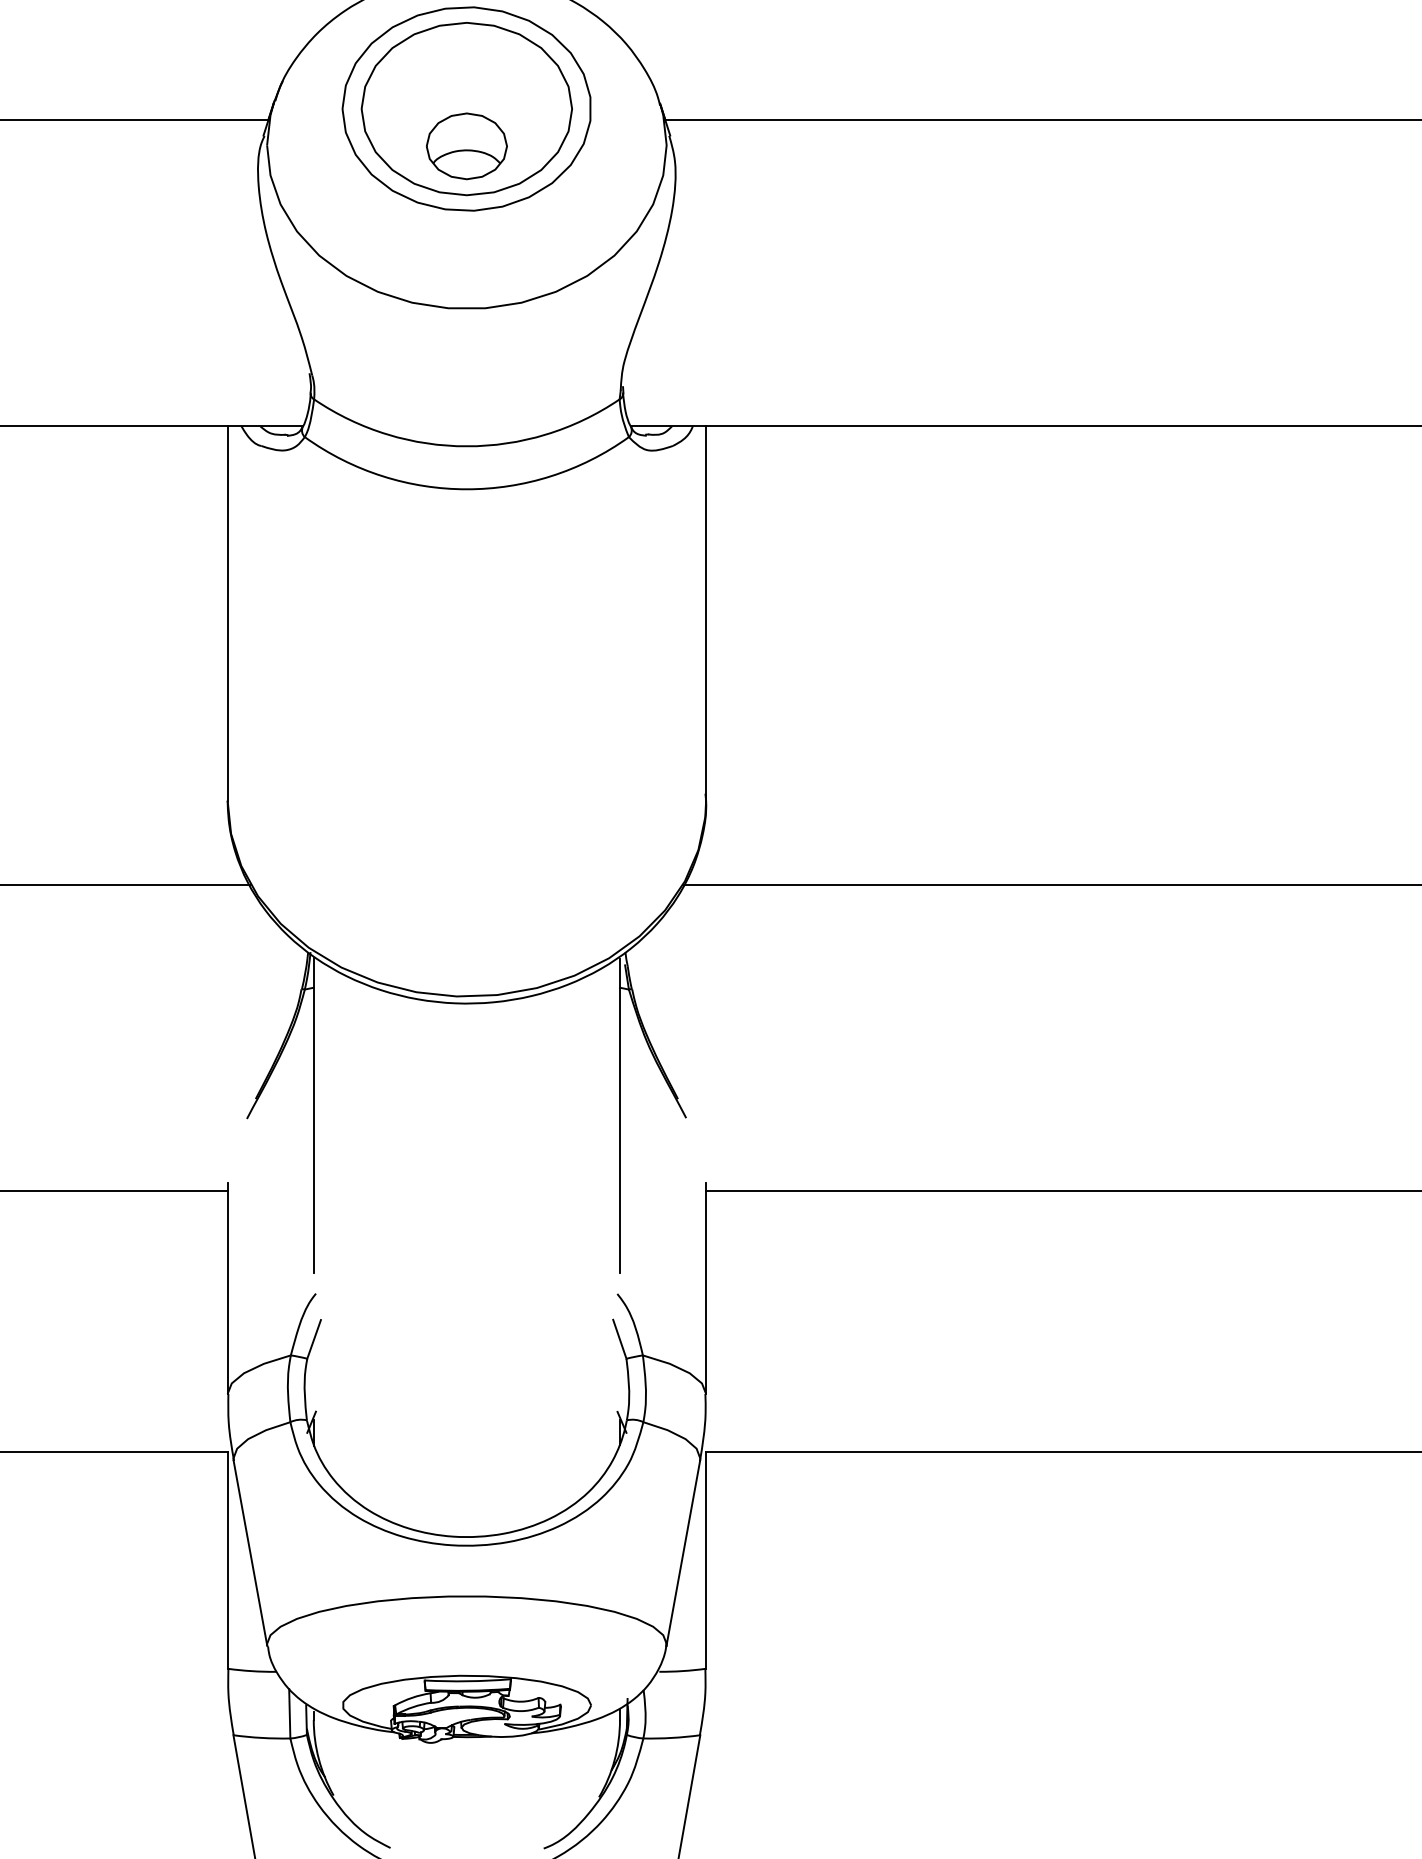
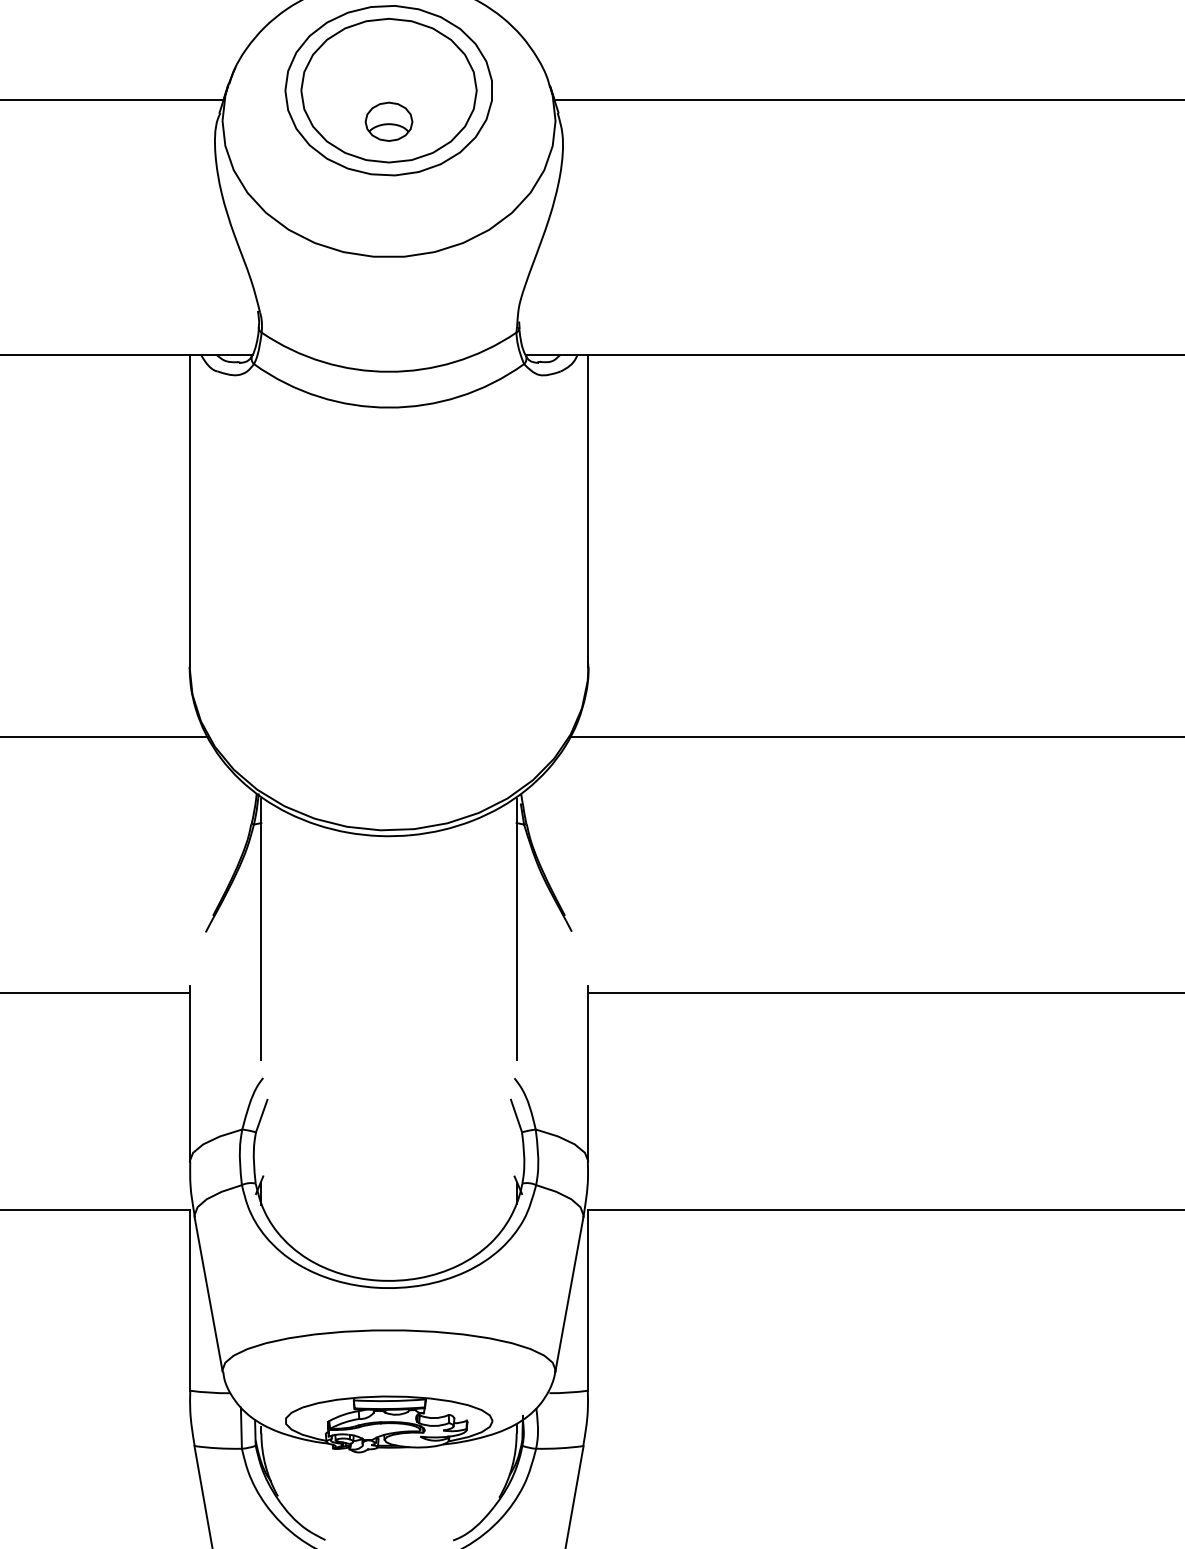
part: (466, 146) -> (388, 121), size x0.7

